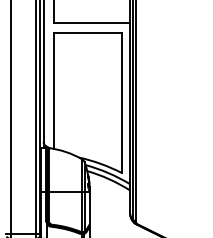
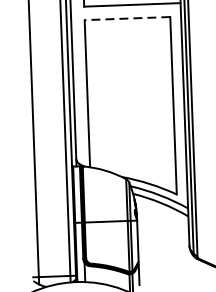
line: (87, 33) -> (126, 18), solid -> dashed

